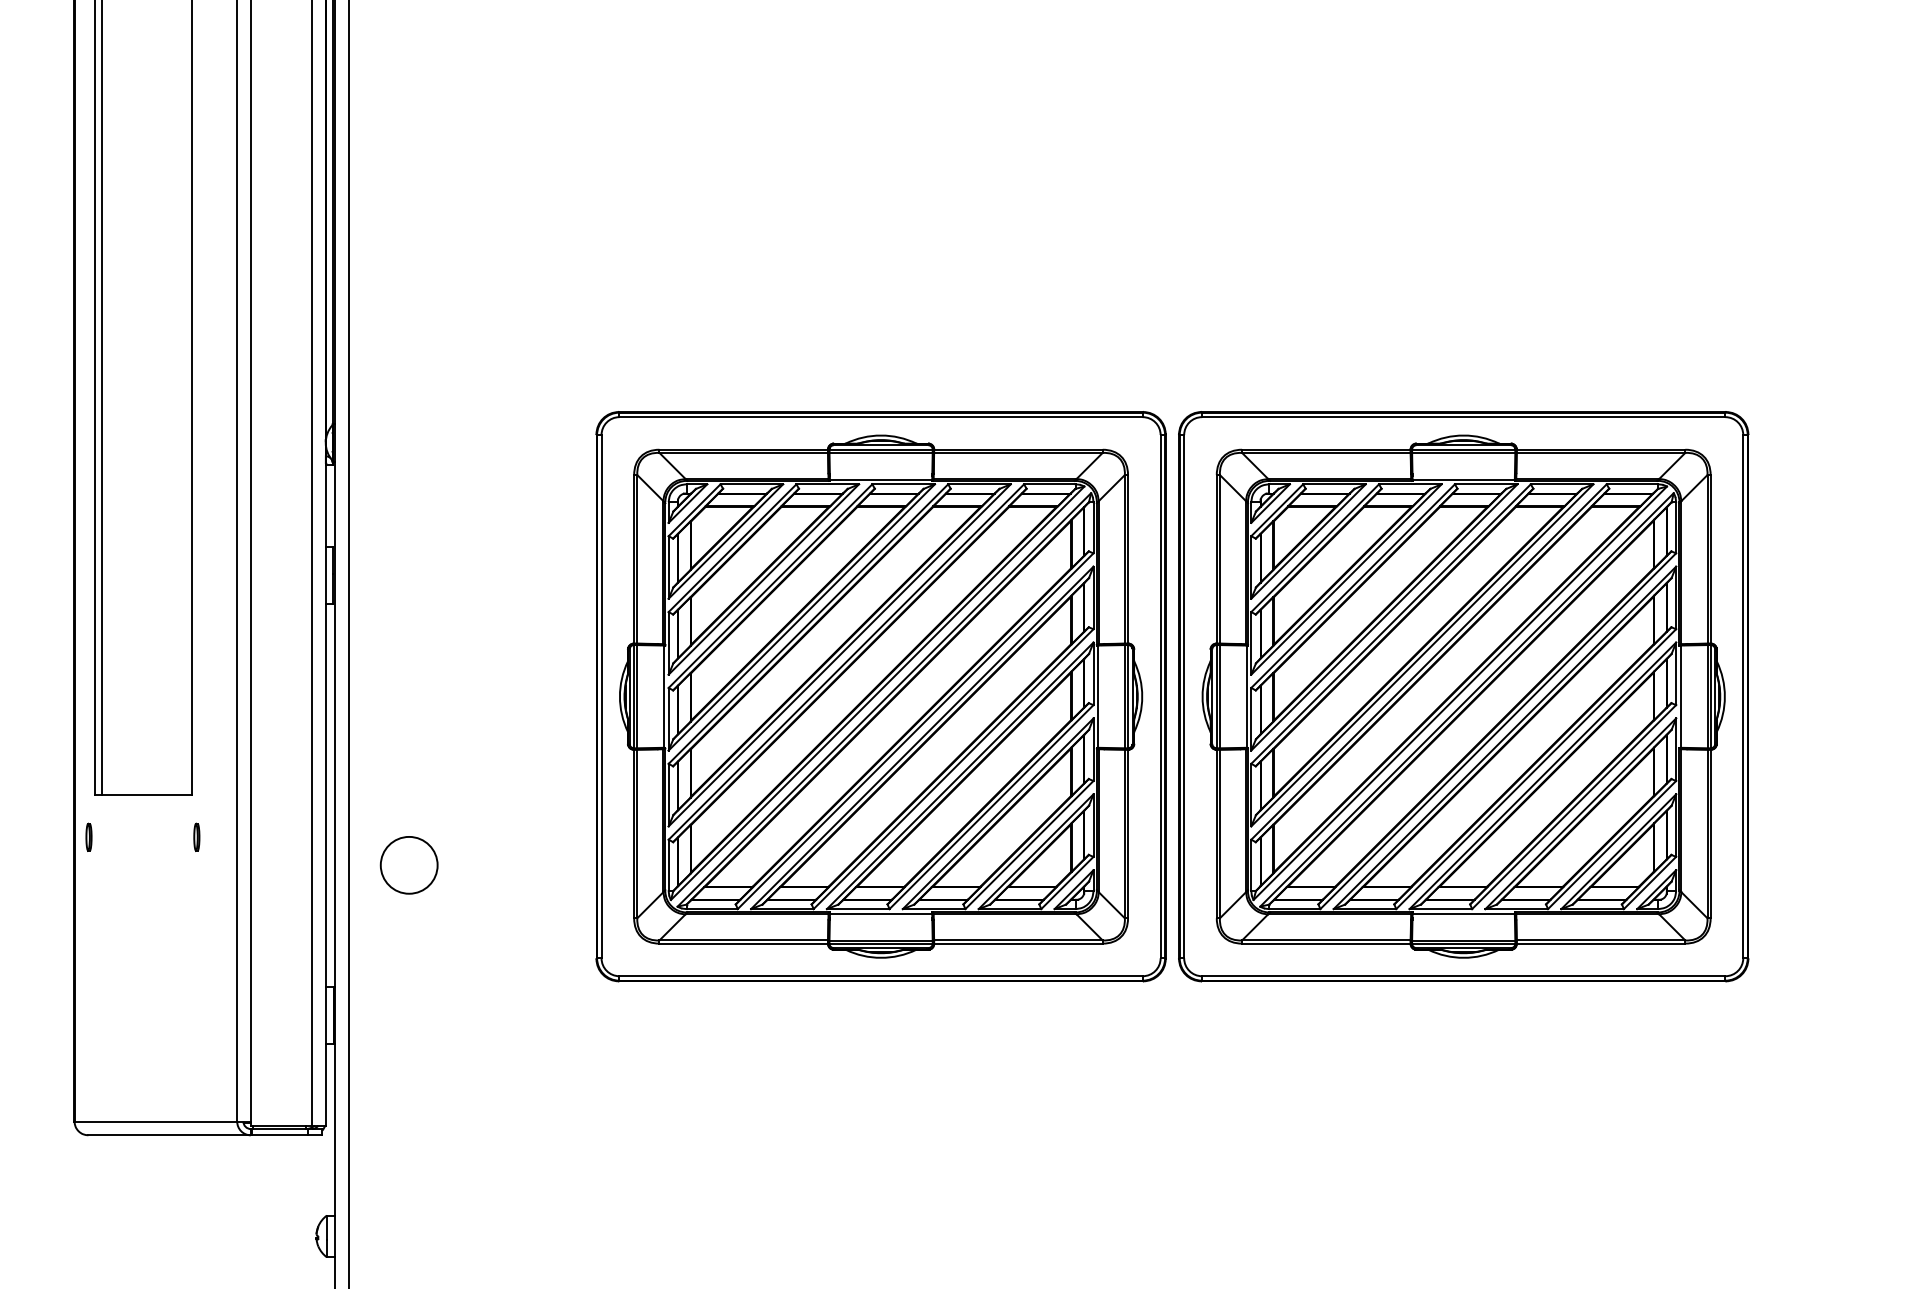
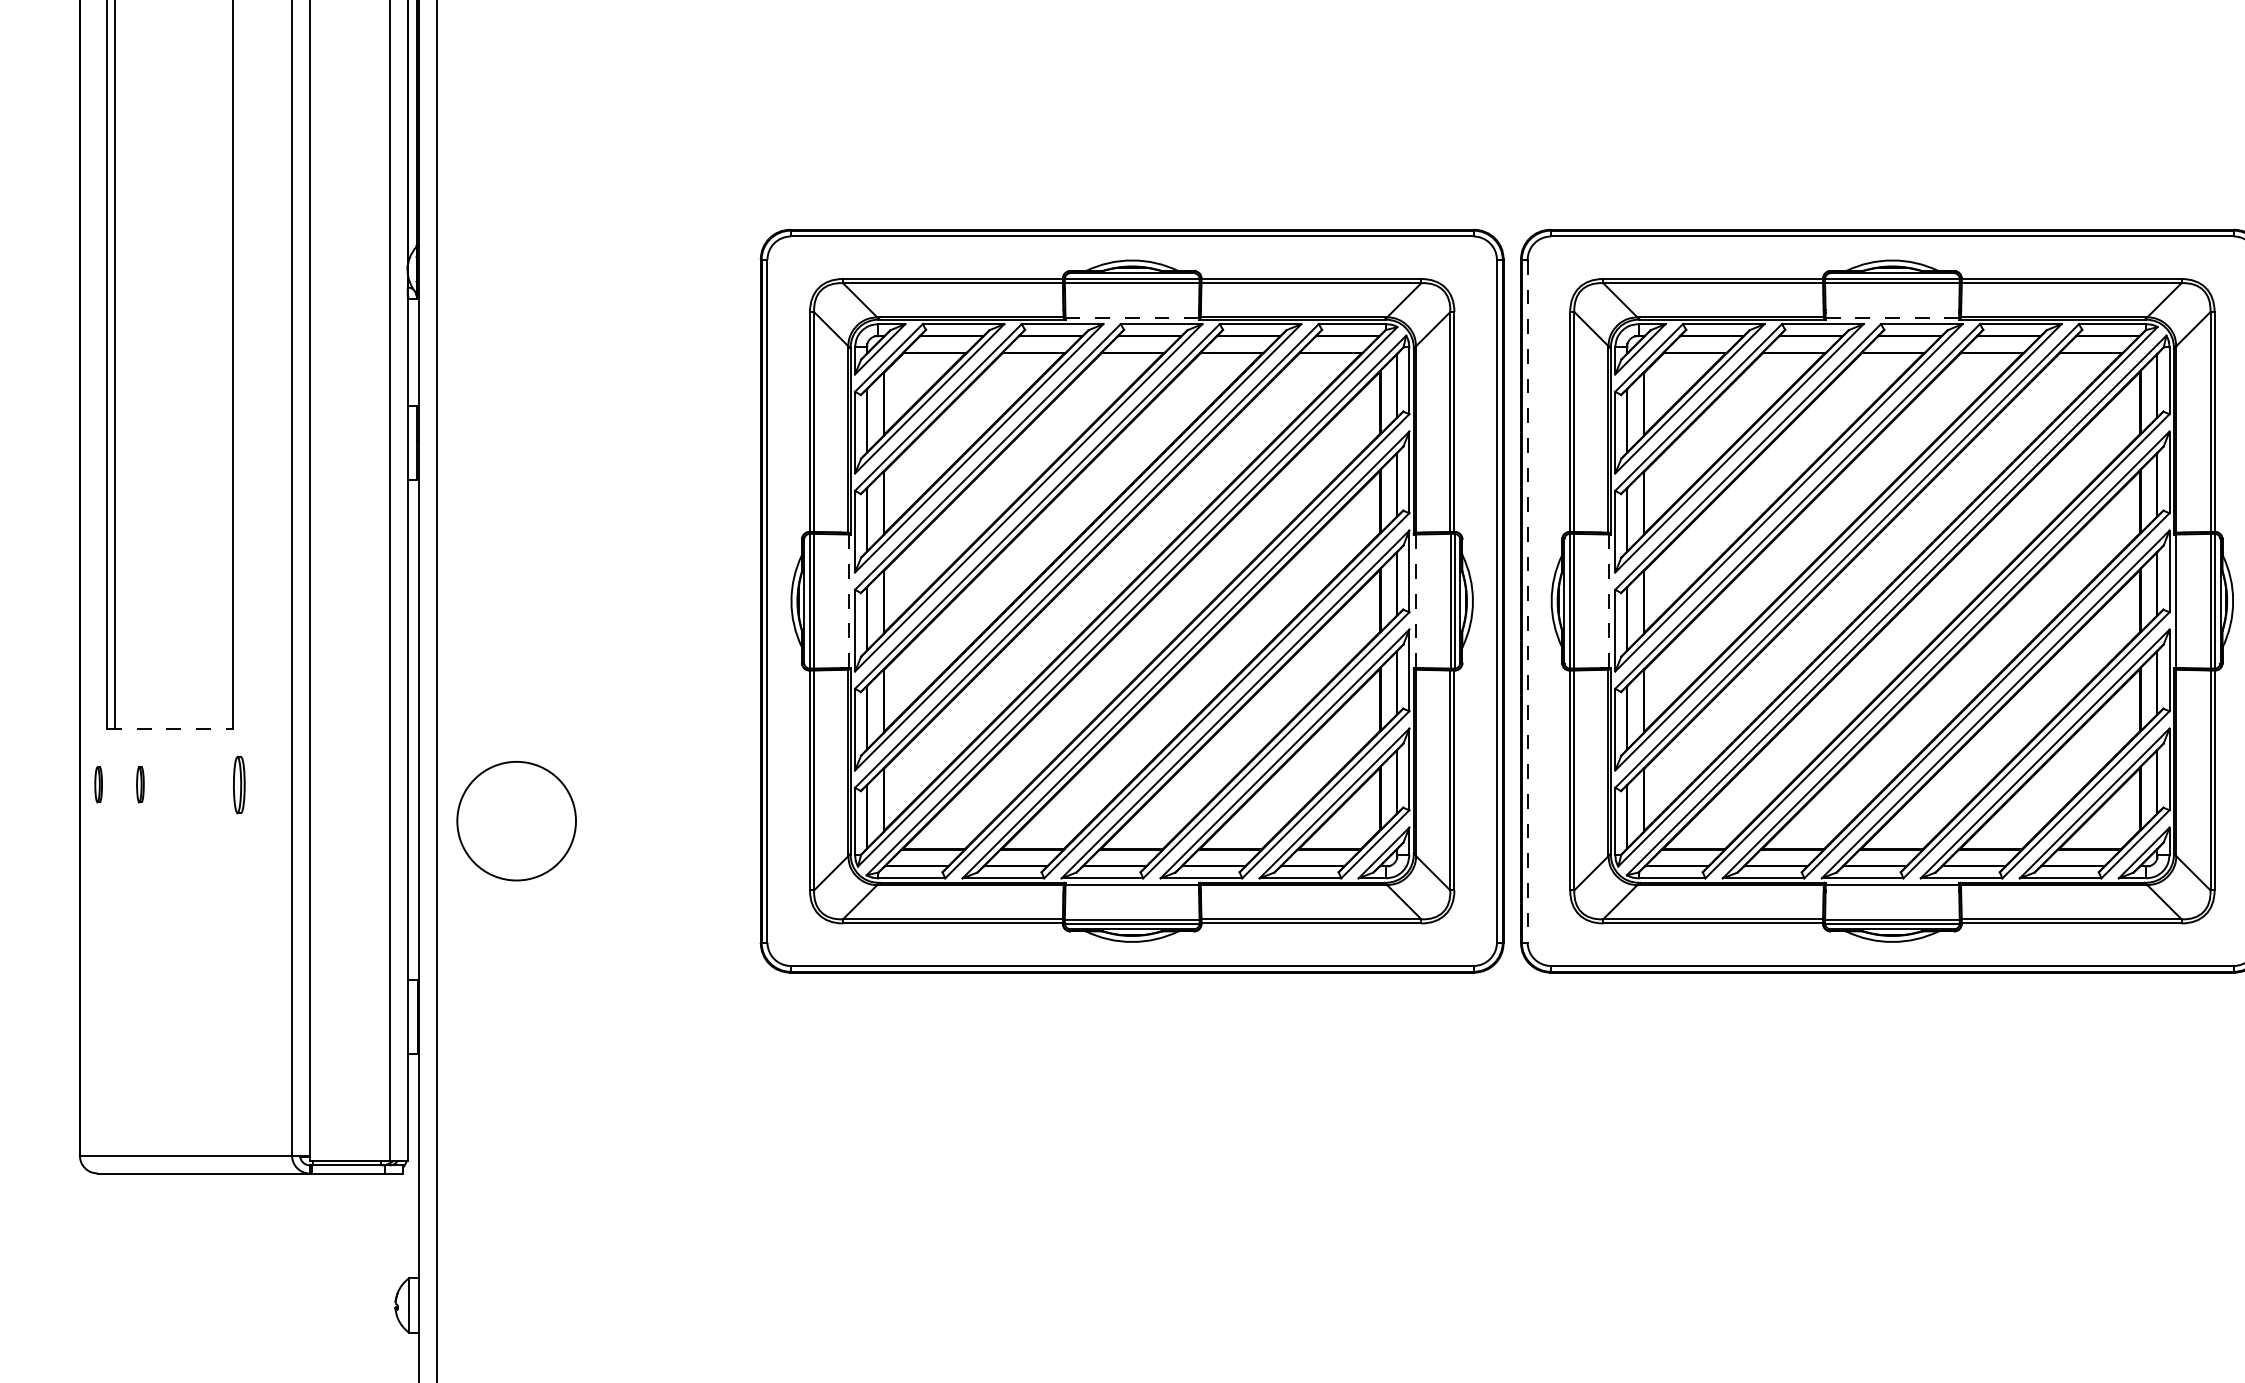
line: (881, 479) -> (1132, 317), solid -> dashed
line: (1464, 479) -> (1893, 317), solid -> dashed
line: (663, 696) -> (848, 600), solid -> dashed
line: (1184, 696) -> (1528, 600), solid -> dashed
line: (1246, 696) -> (1608, 600), solid -> dashed
line: (1098, 697) -> (1415, 602), solid -> dashed
line: (144, 794) -> (171, 728), solid -> dashed
part: (120, 836) -> (139, 783), added
part: (196, 836) -> (238, 783), size x1.6
circle: (408, 865) -> (515, 821), size x1.6

